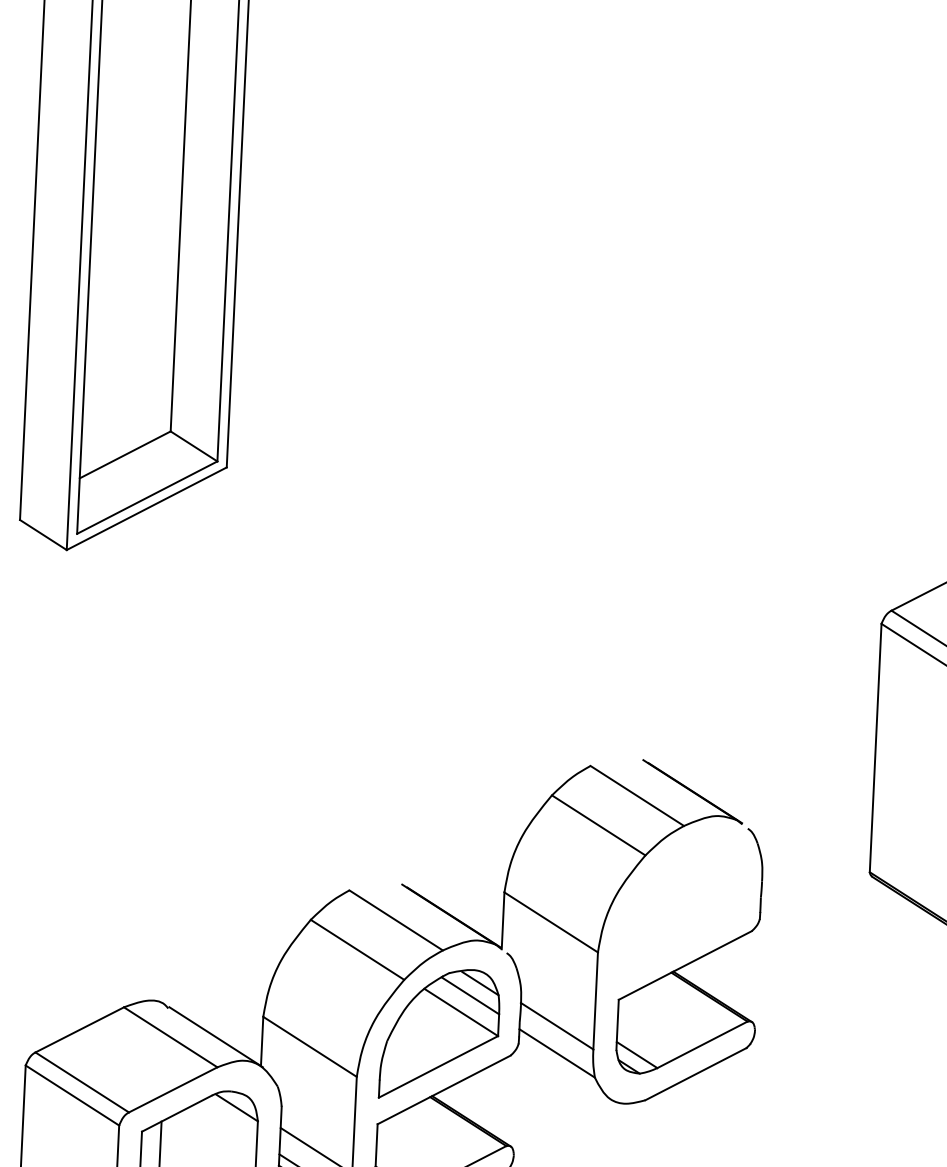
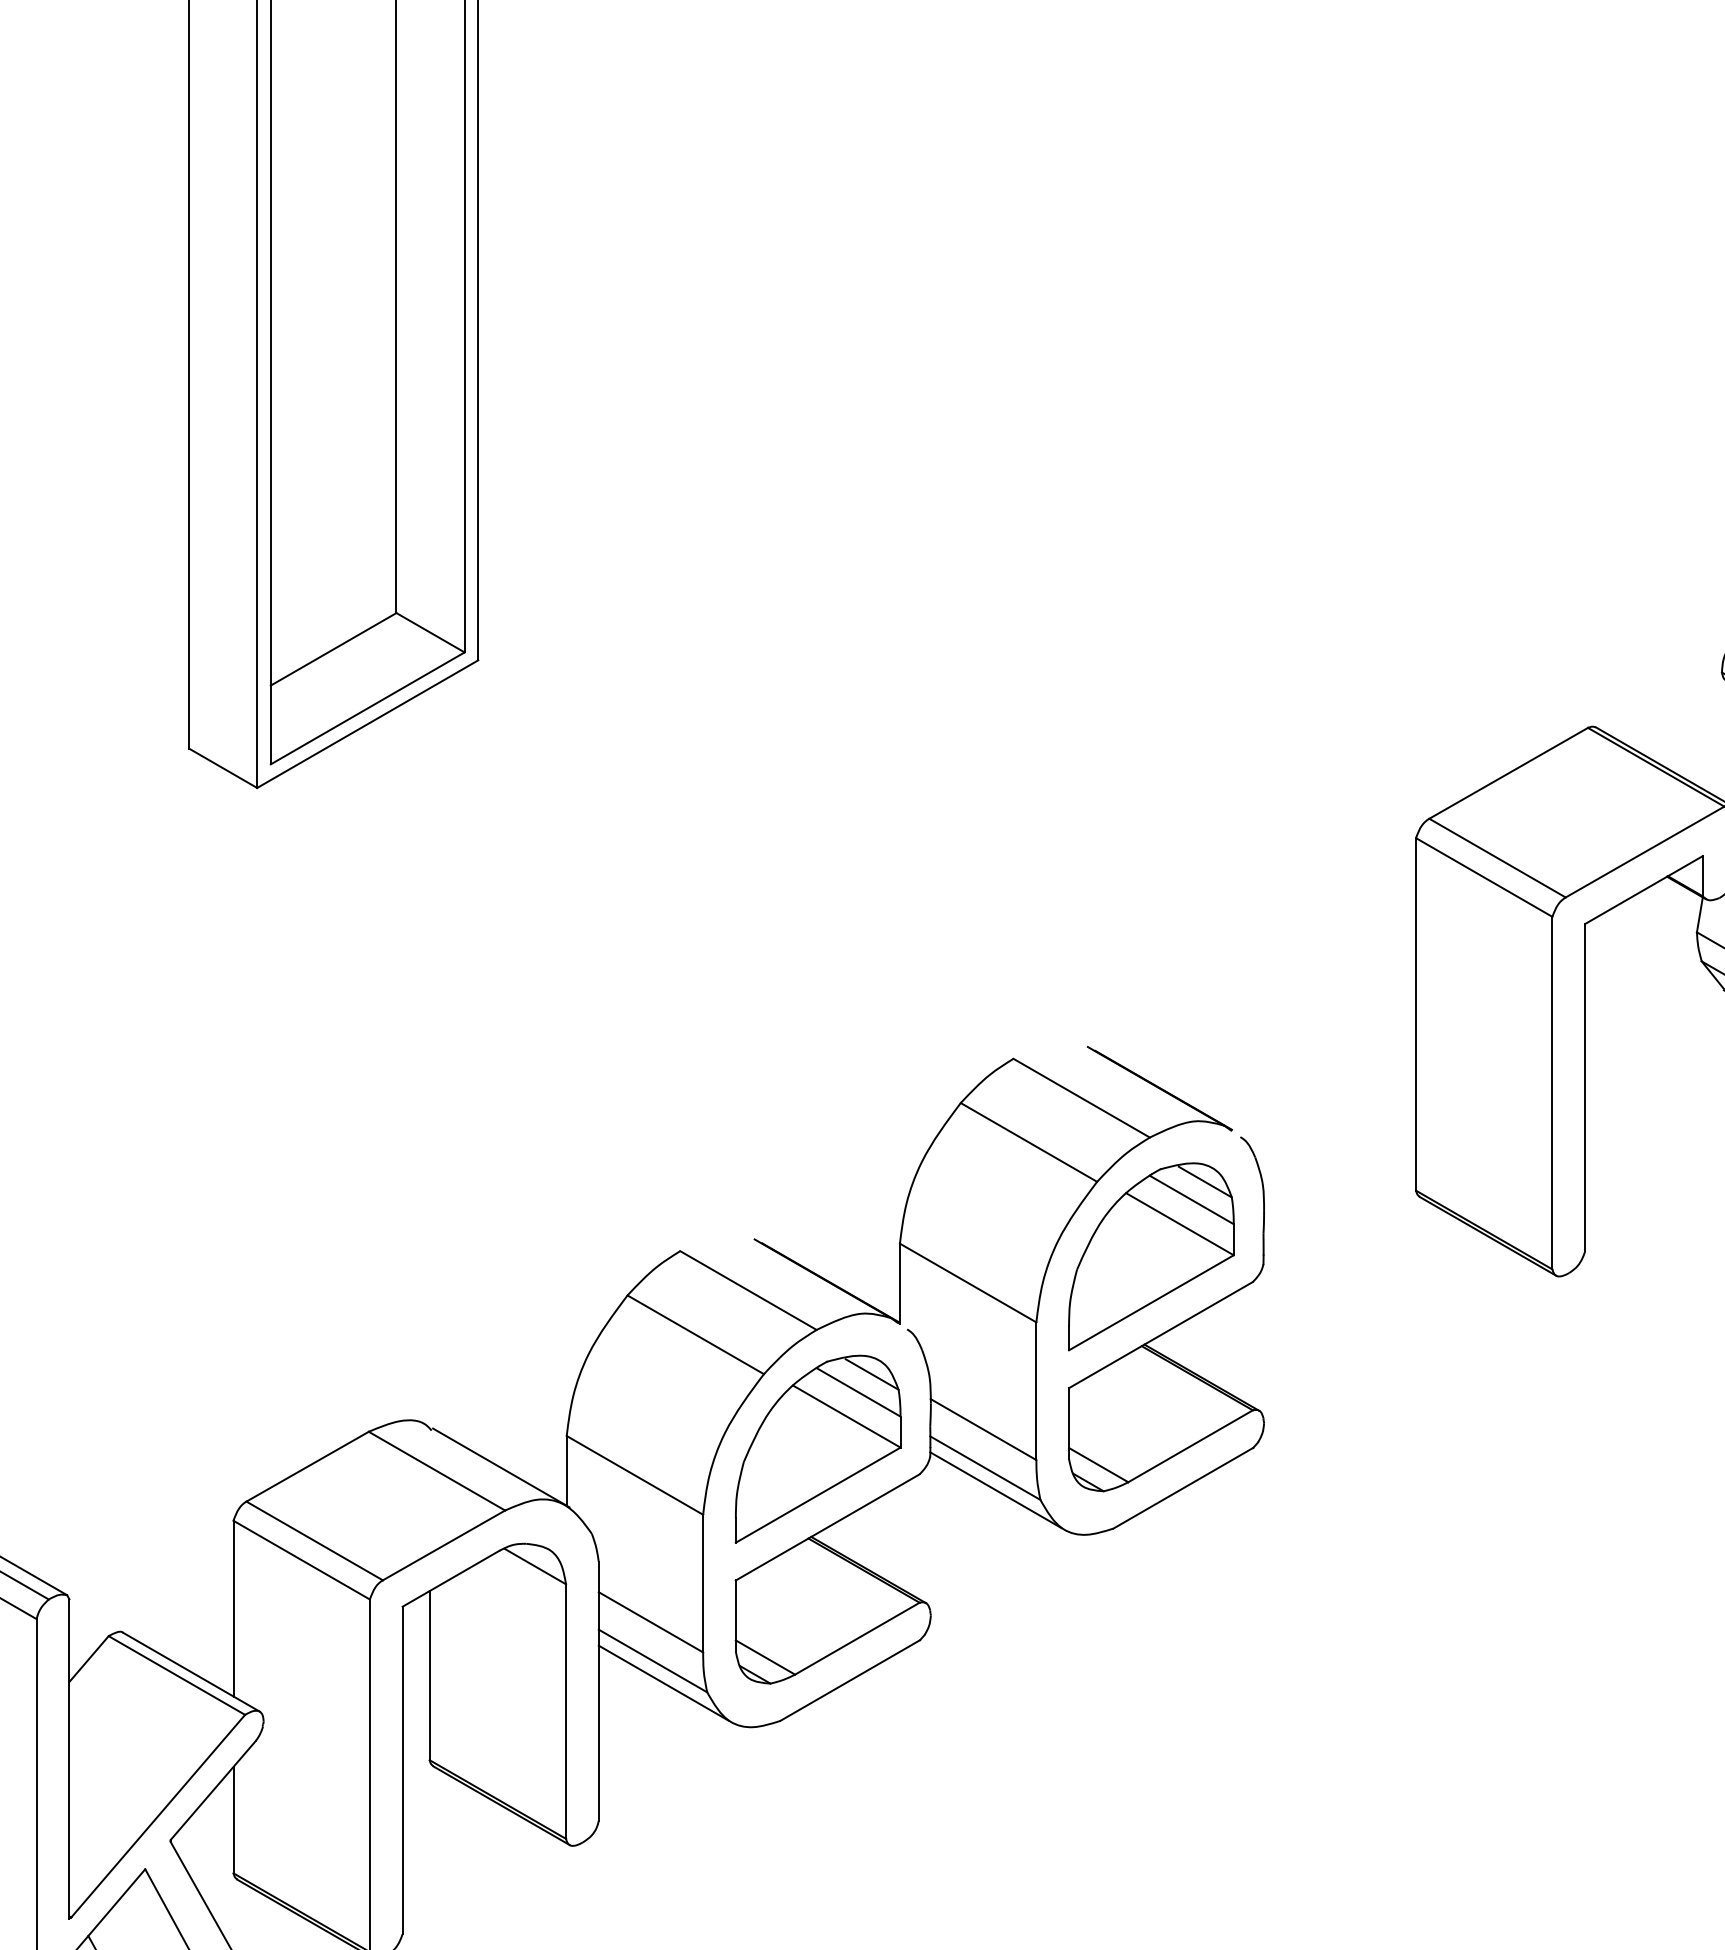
part: (681, 909) -> (1151, 1256), added
line: (563, 1069) -> (995, 1490), added

